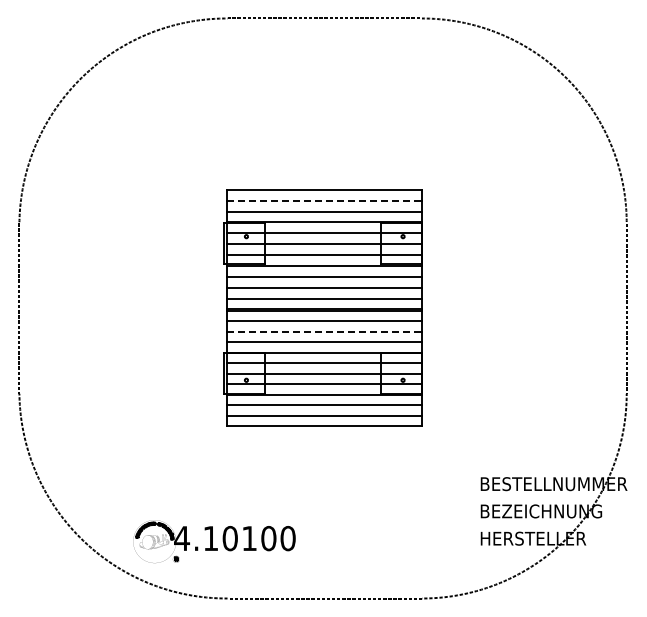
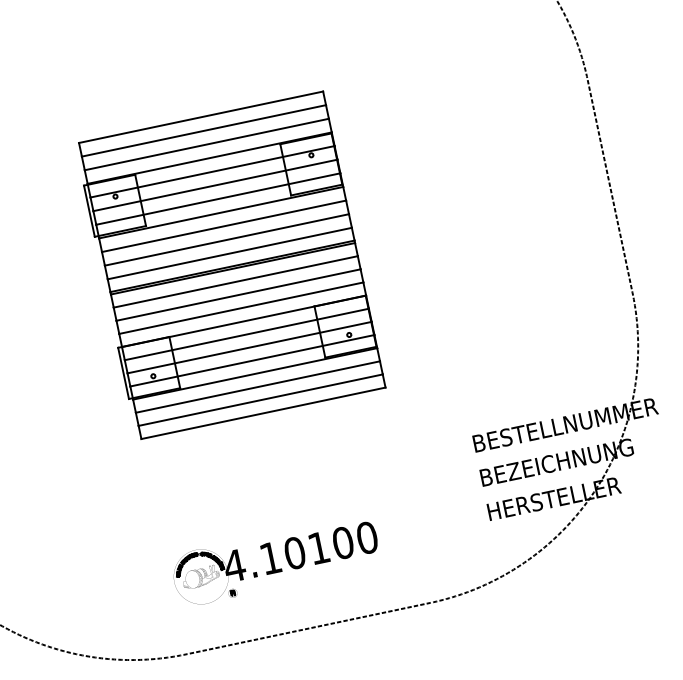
line: (324, 200) -> (203, 130), dashed -> solid
line: (324, 331) -> (238, 294), dashed -> solid
part: (214, 541) -> (275, 560), moved

